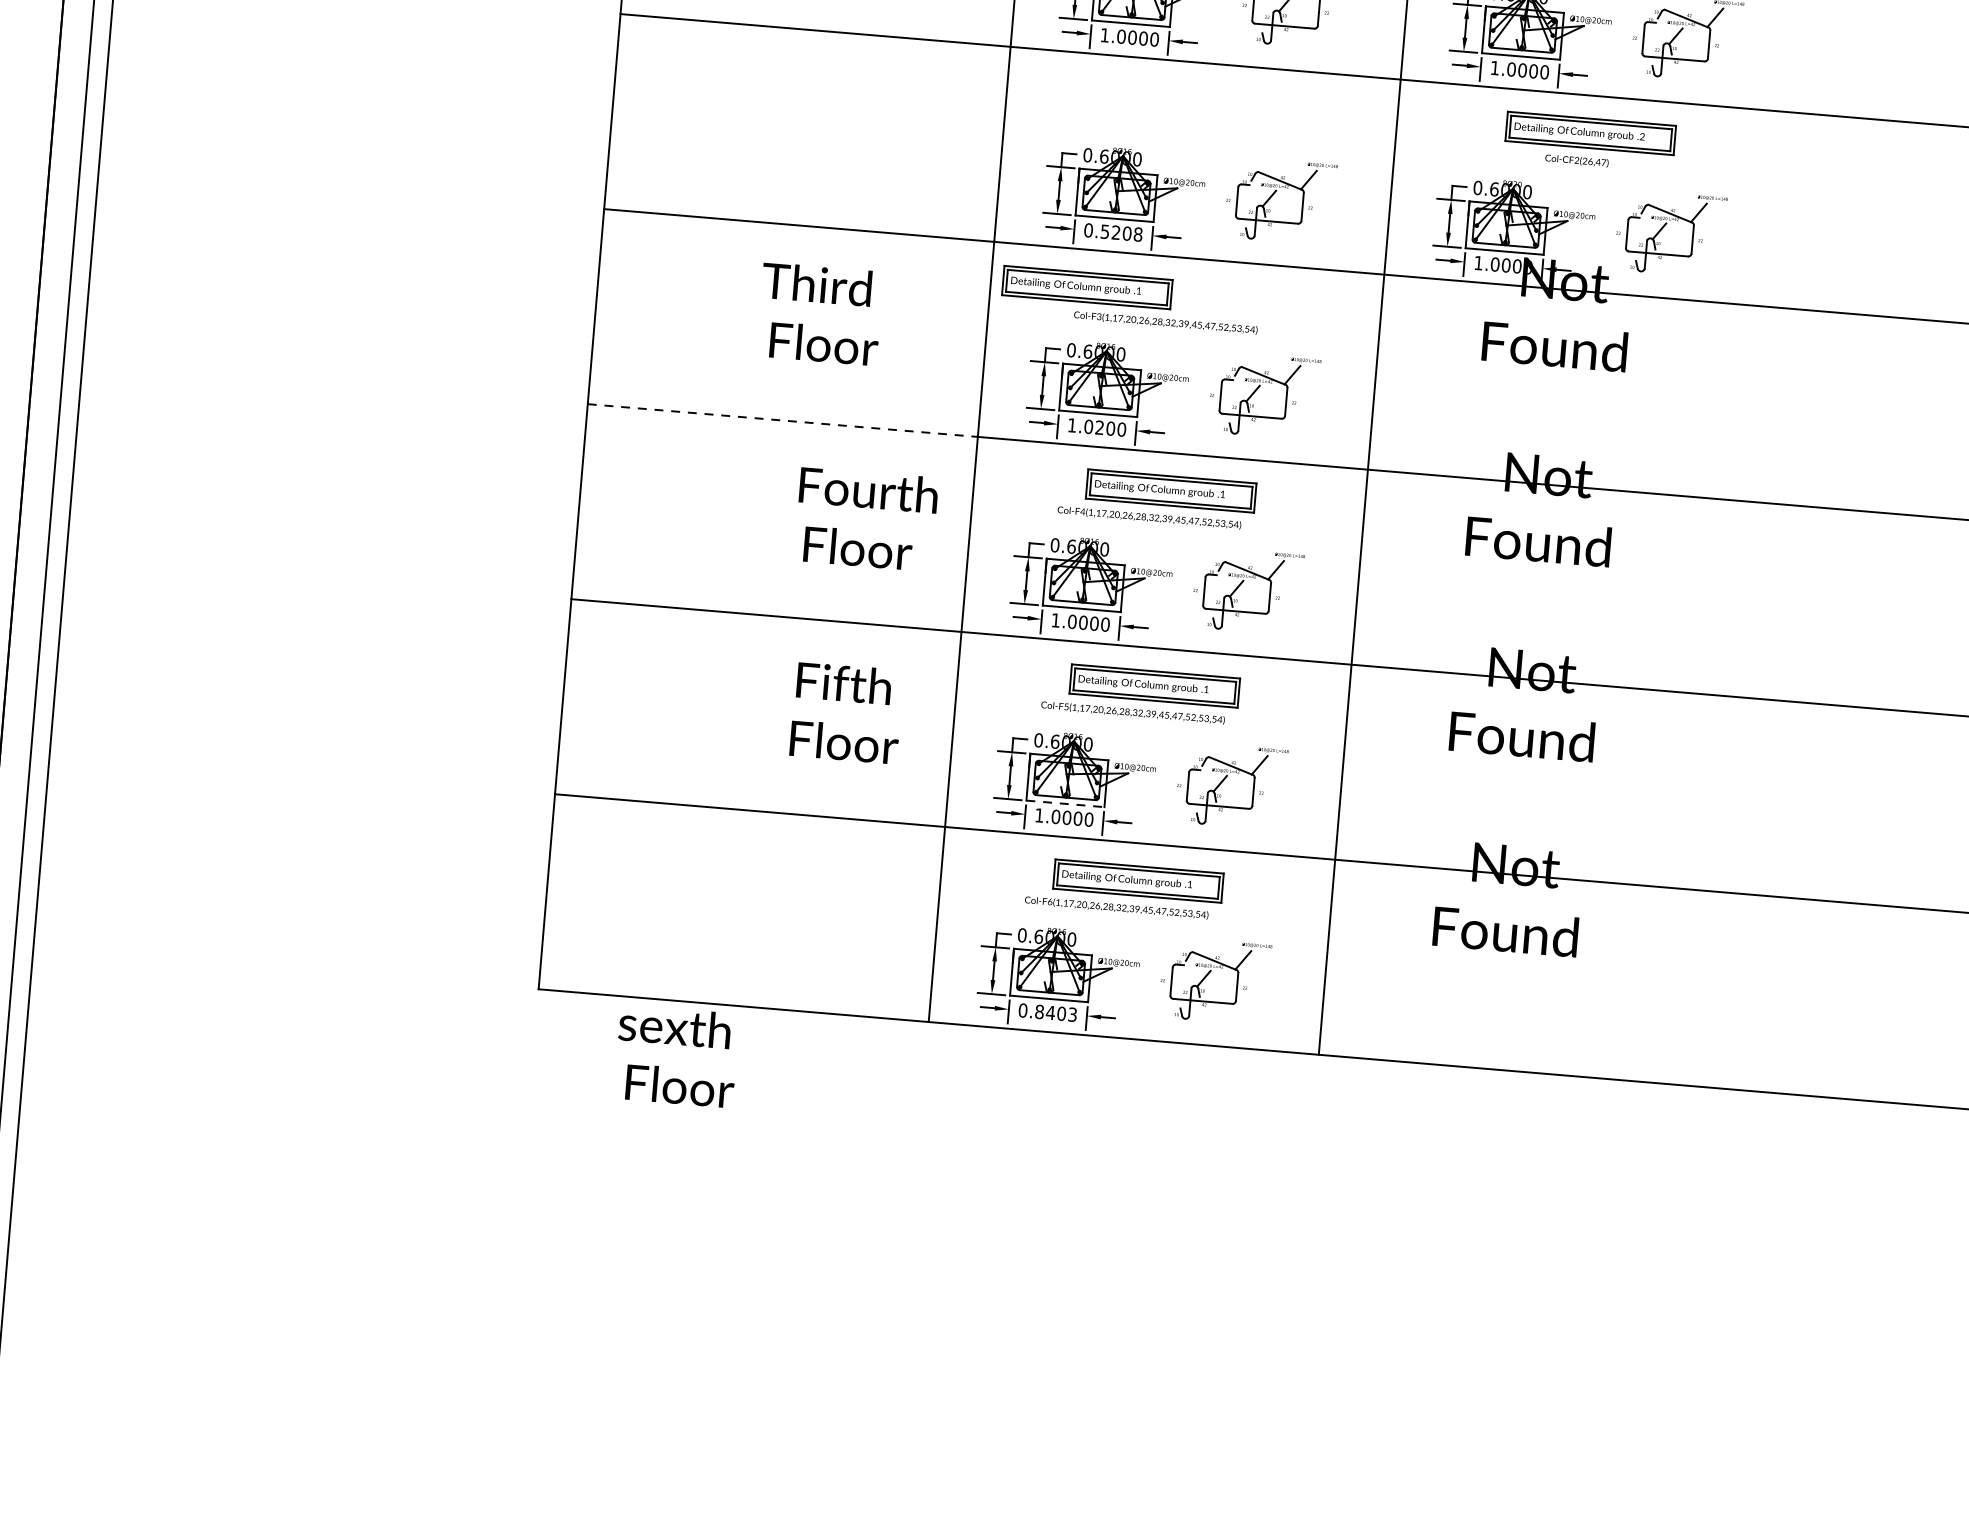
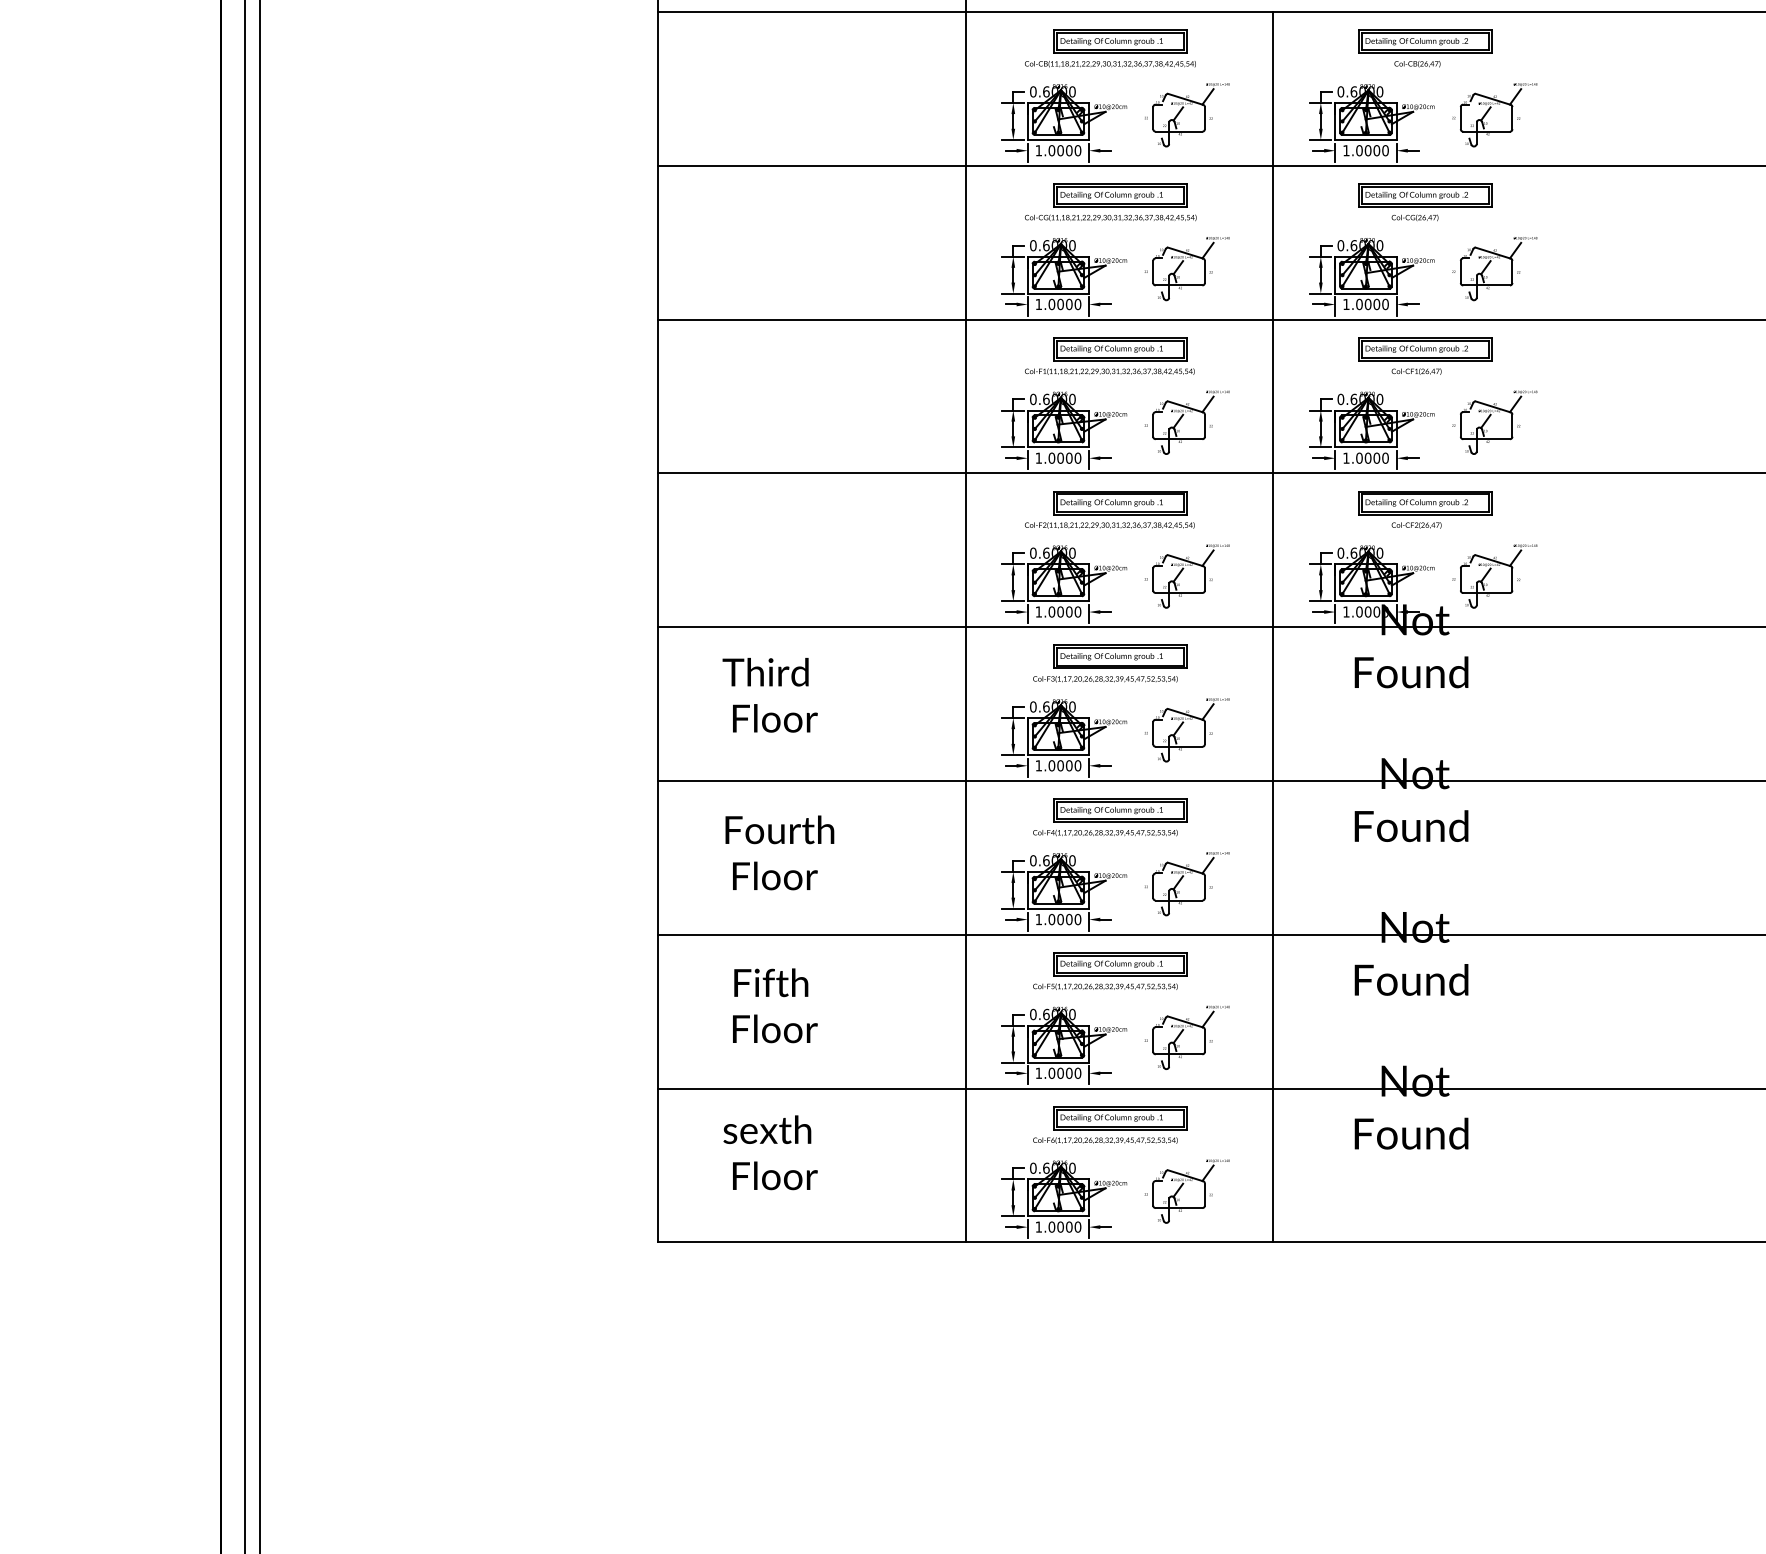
part: (1189, 107) -> (1109, 509), added
text: (1113, 231) -> (1058, 611), 0.5208 -> 1.0000
part: (1087, 287) -> (1120, 656), moved
text: (819, 314) -> (769, 695), moved
line: (782, 419) -> (811, 780), dashed -> solid
text: (1099, 427) -> (1060, 765), 1.0200 -> 1.0000
text: (865, 518) -> (779, 852), moved
text: (847, 712) -> (775, 1005), moved
line: (1065, 803) -> (1058, 1062), dashed -> solid
text: (1048, 1011) -> (1058, 1226), 0.8403 -> 1.0000
text: (676, 1056) -> (770, 1152), moved

